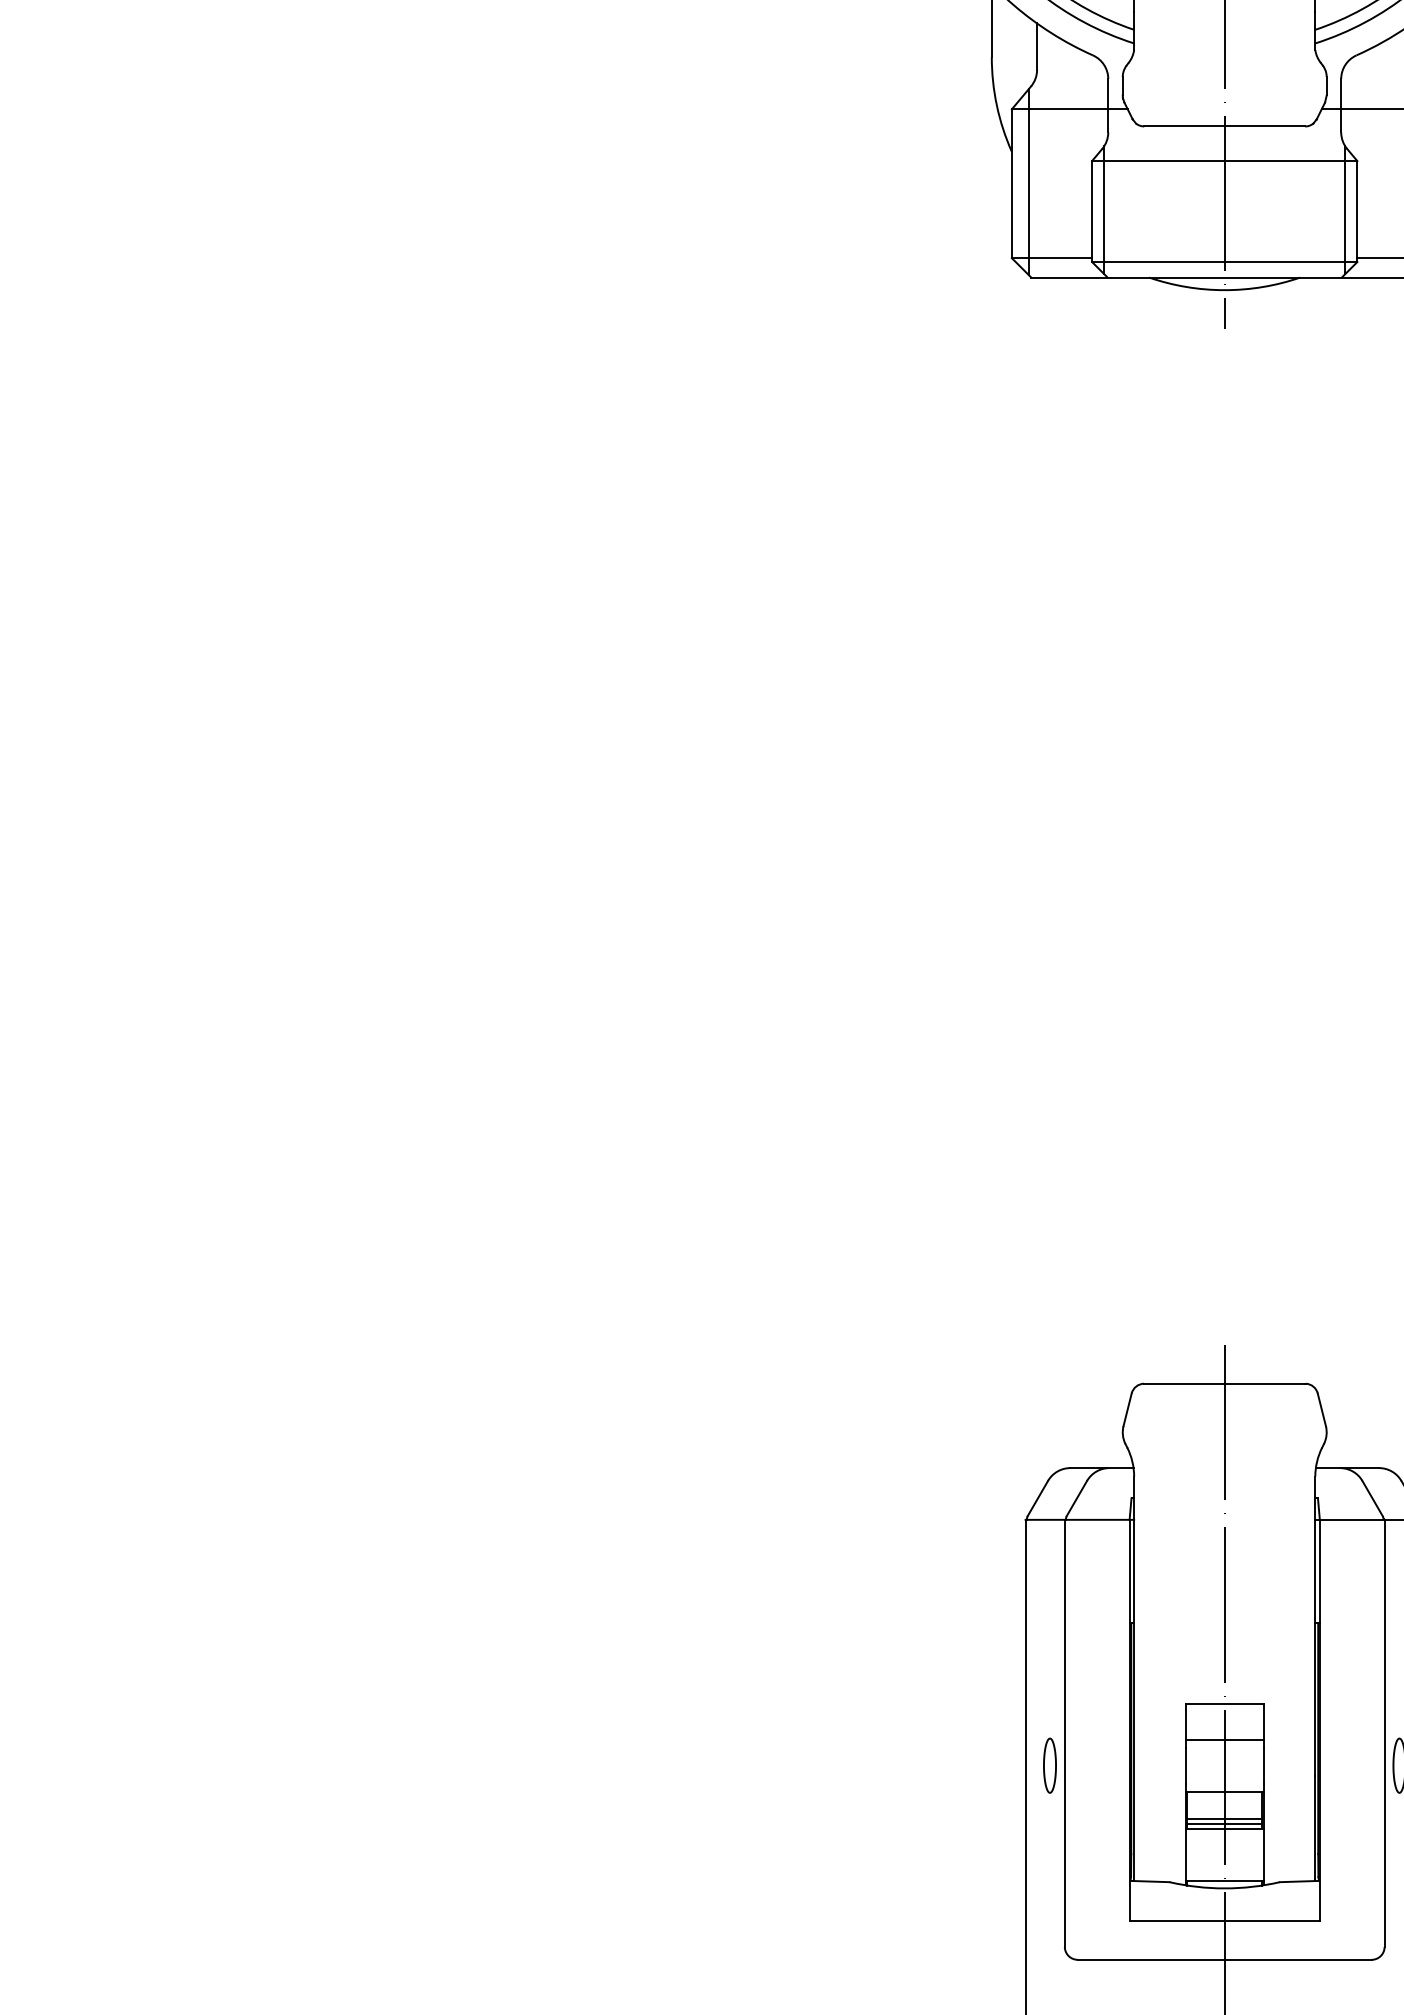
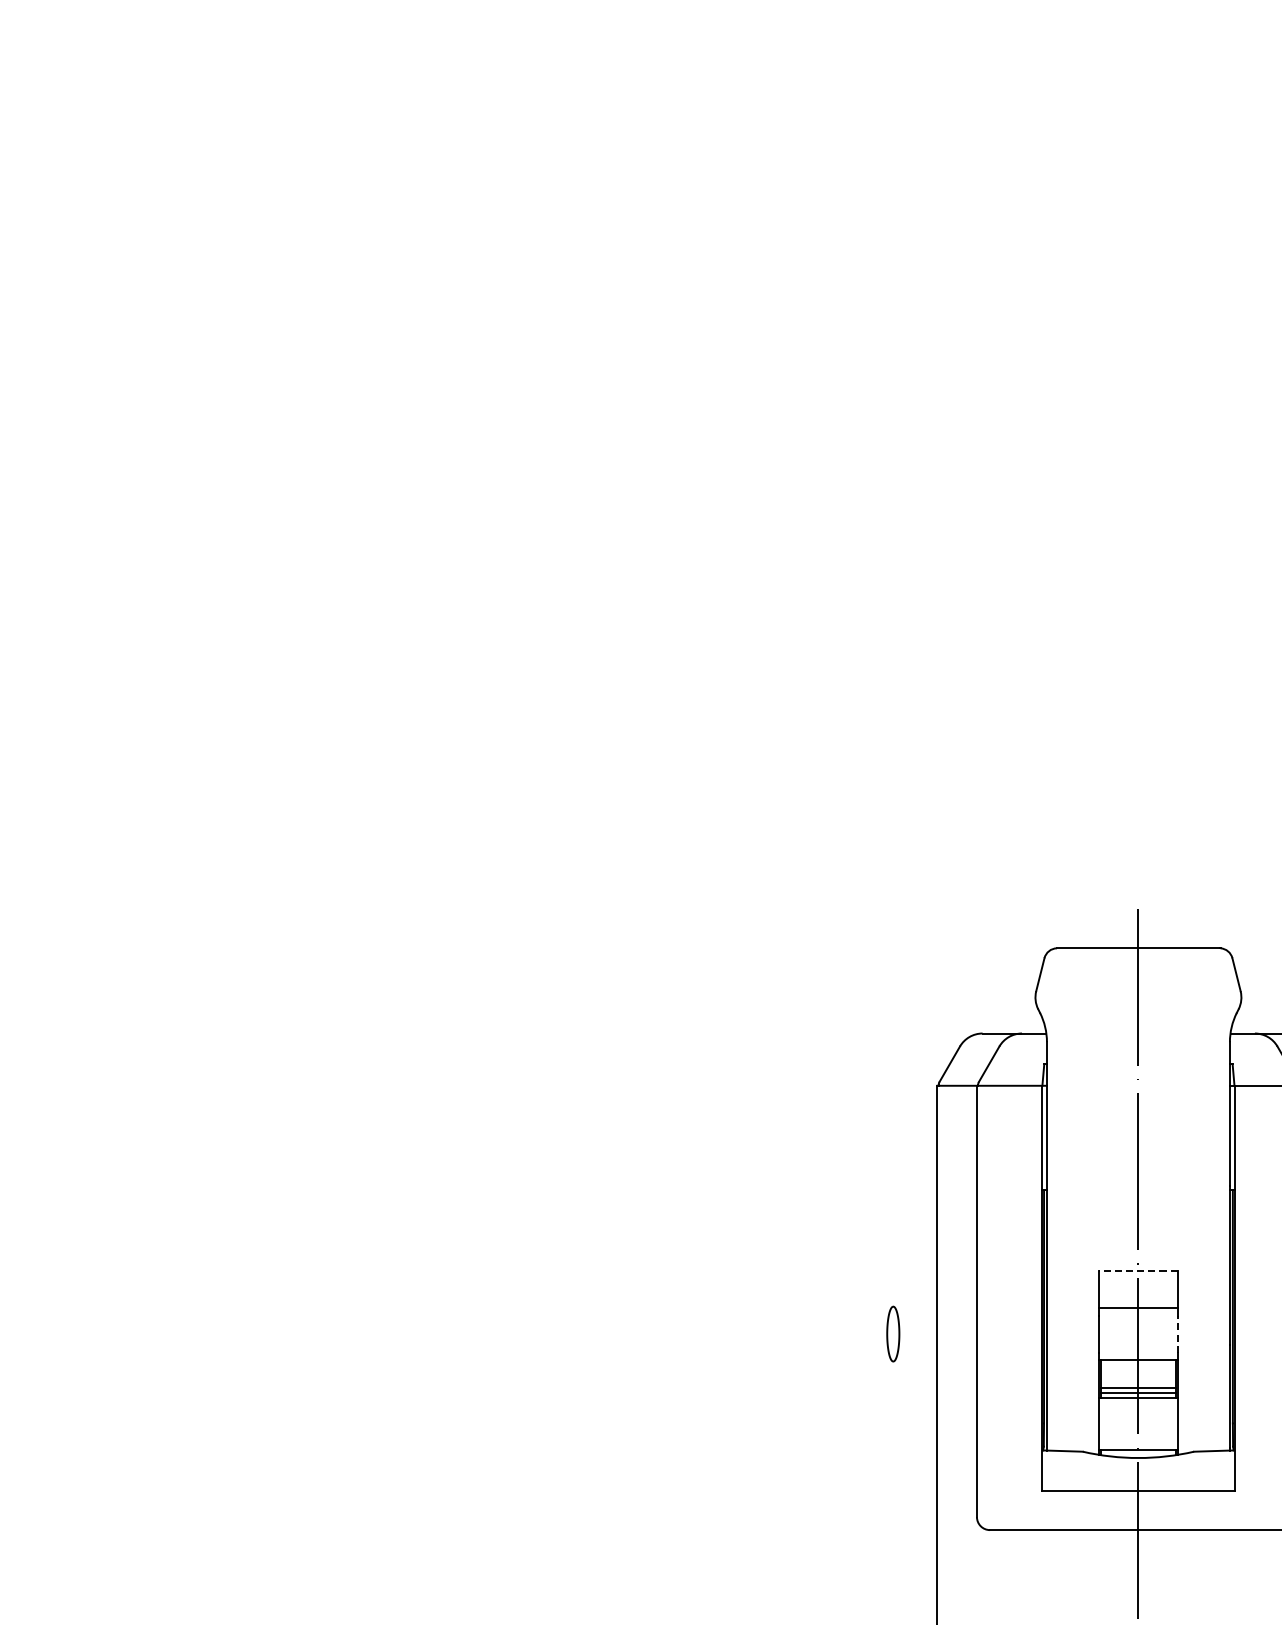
line: (1224, 1703) -> (1138, 1271), solid -> dashed
part: (1049, 1765) -> (892, 1333), moved
line: (1263, 1766) -> (1177, 1334), solid -> dashed

